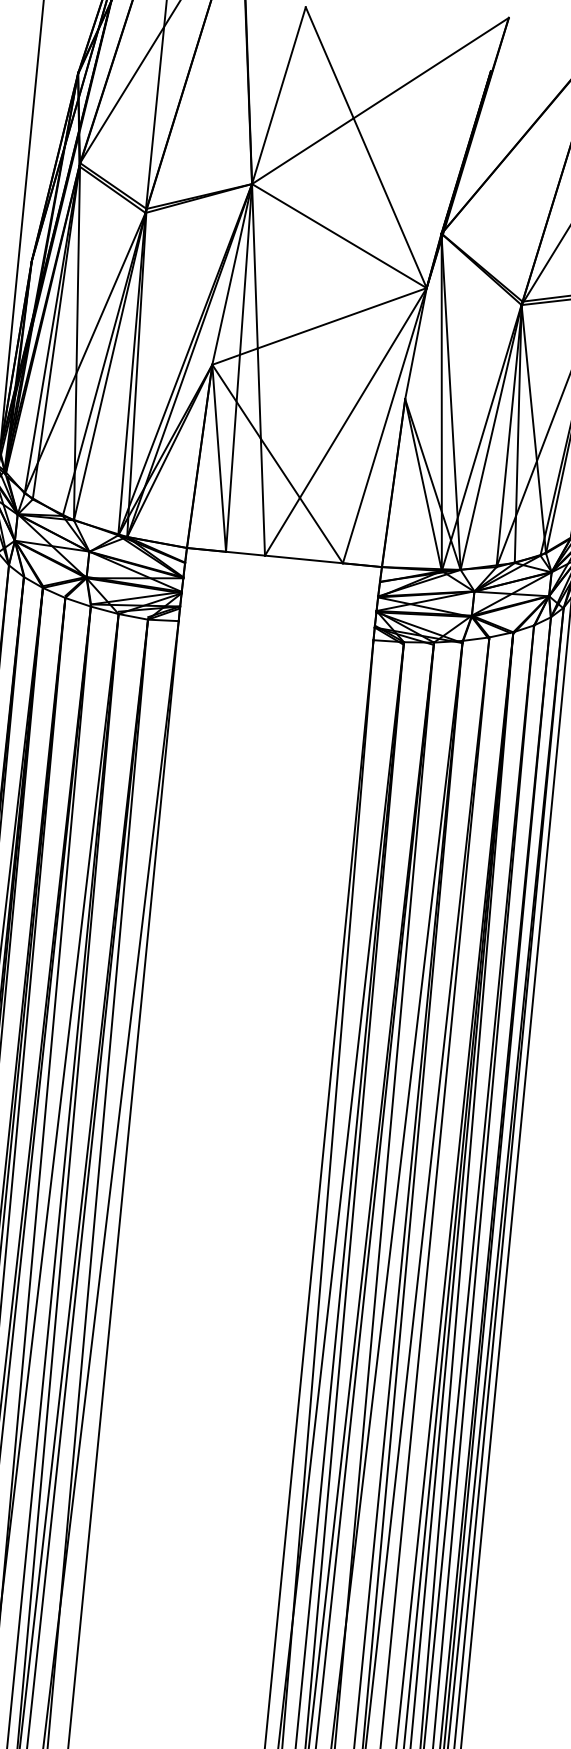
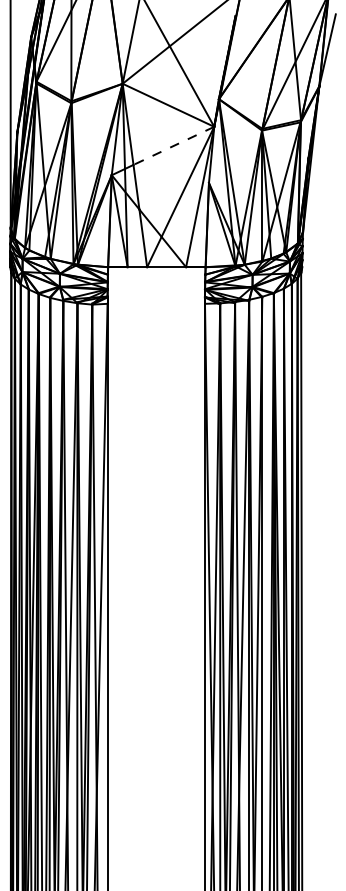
line: (341, 317) -> (173, 145), solid -> dashed

